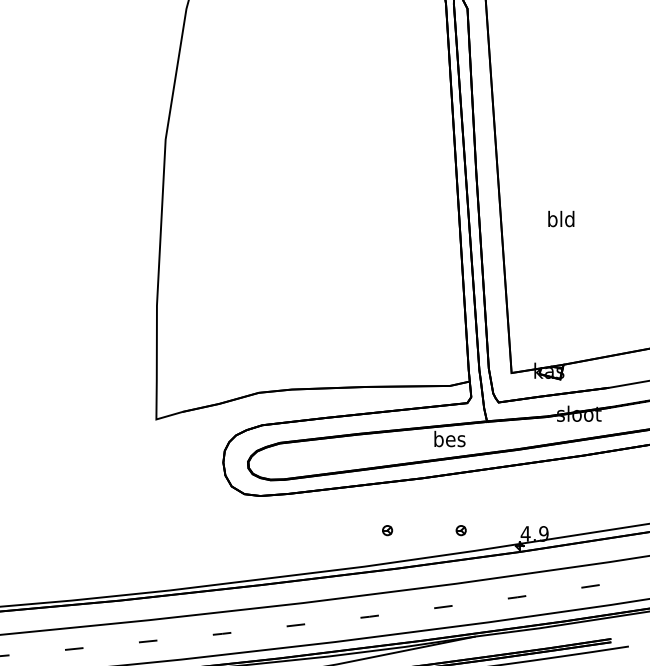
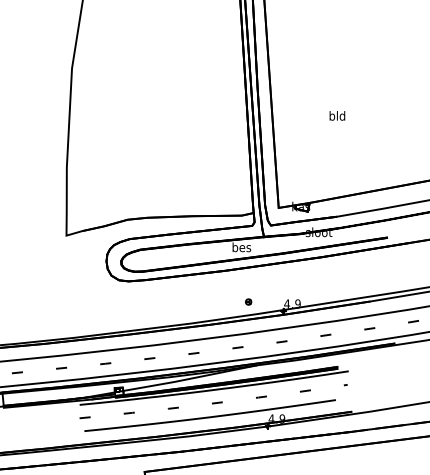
text: (561, 218) -> (337, 115), moved
part: (387, 529) -> (204, 301), removed

